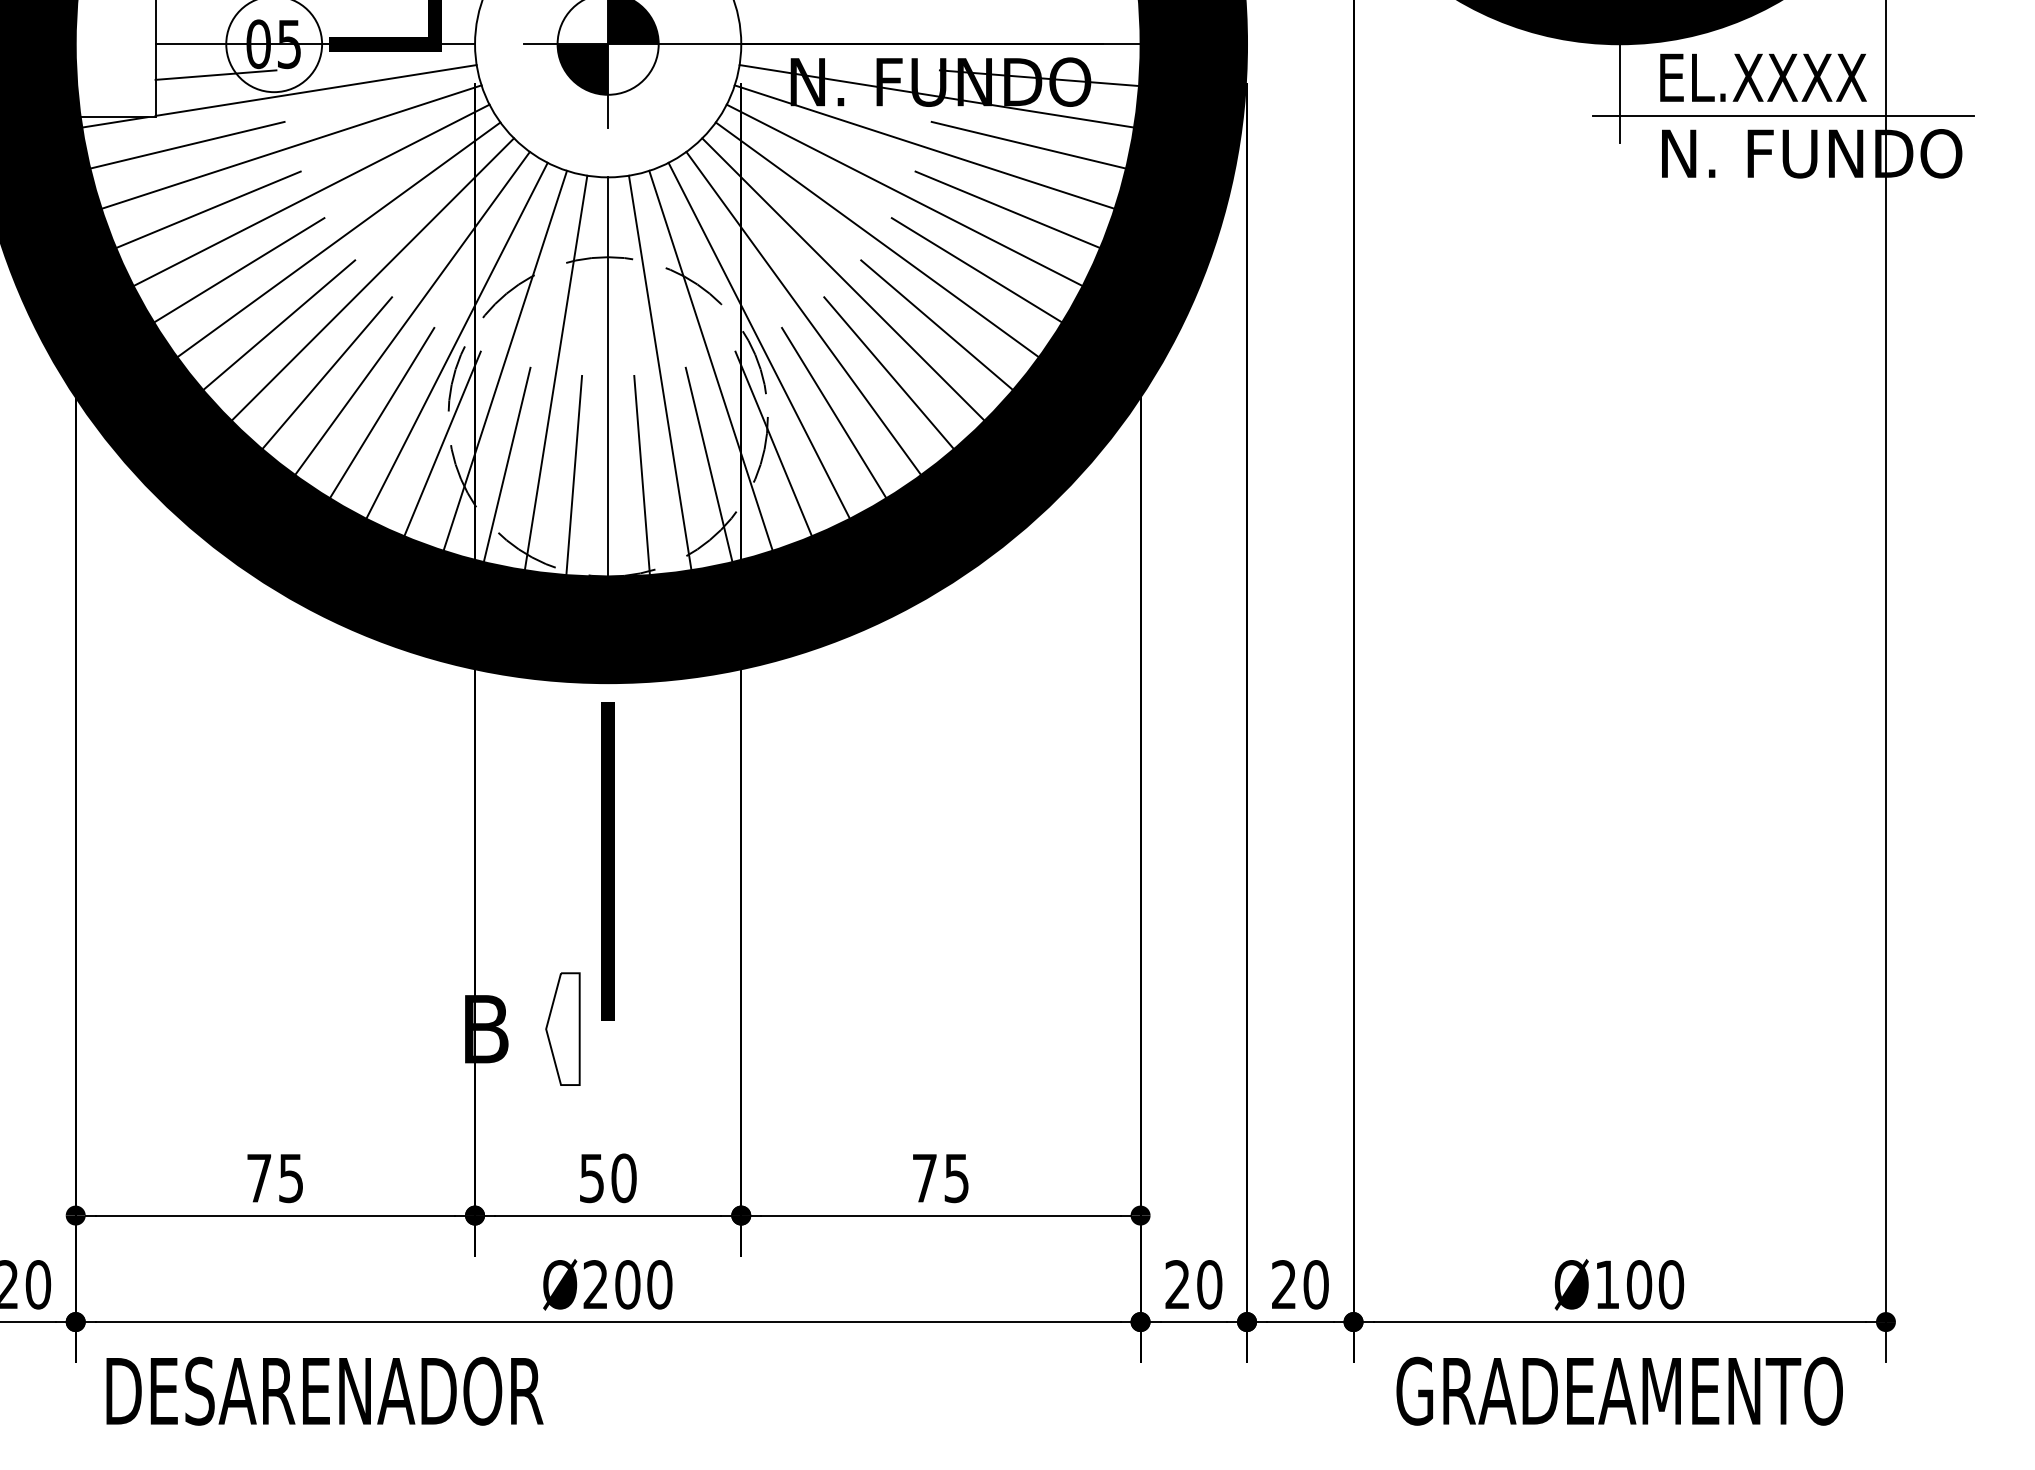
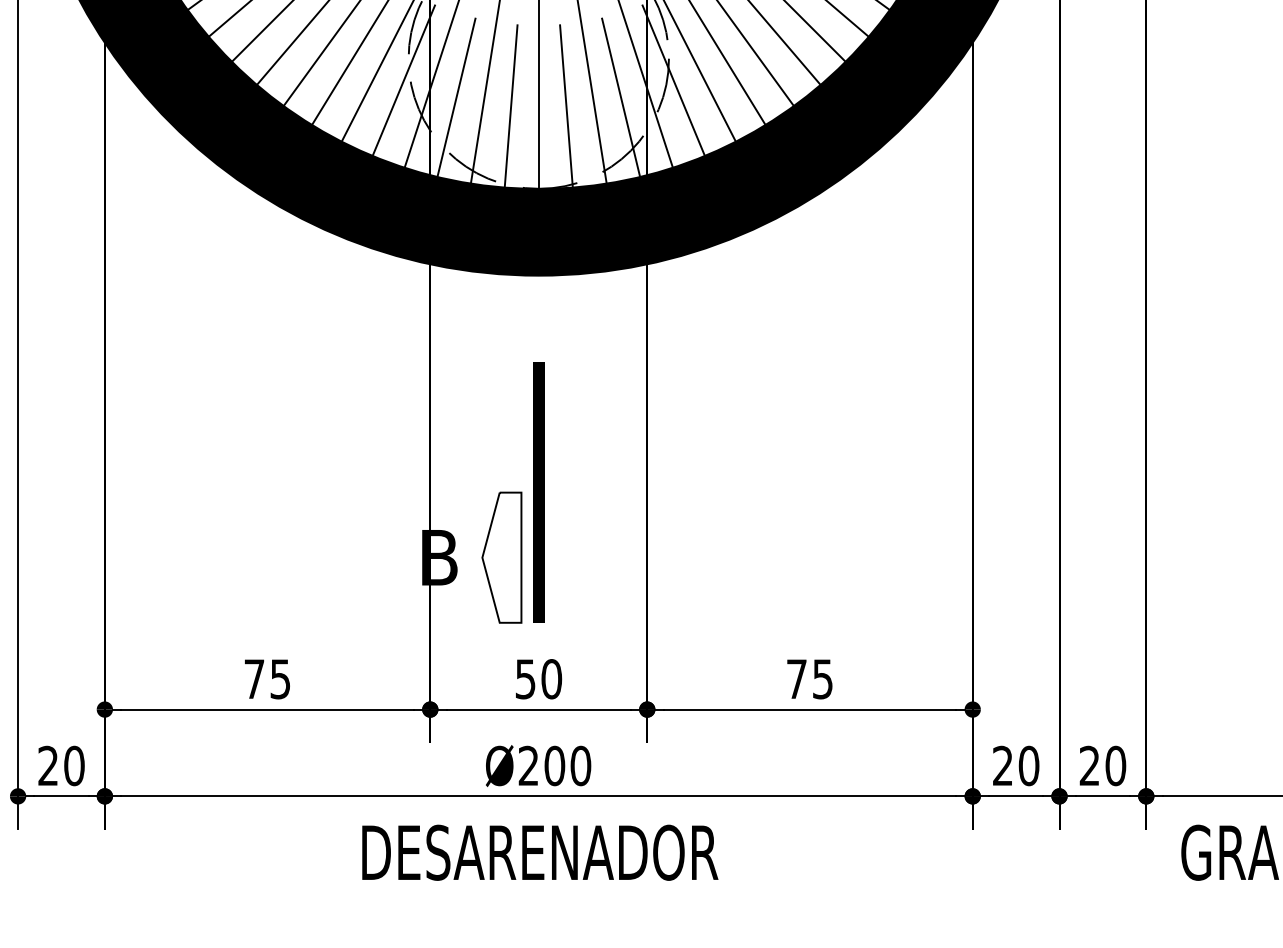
line: (607, 861) -> (538, 492), moved
part: (562, 1028) -> (501, 557), size x1.43
text: (324, 1390) -> (539, 852), moved

